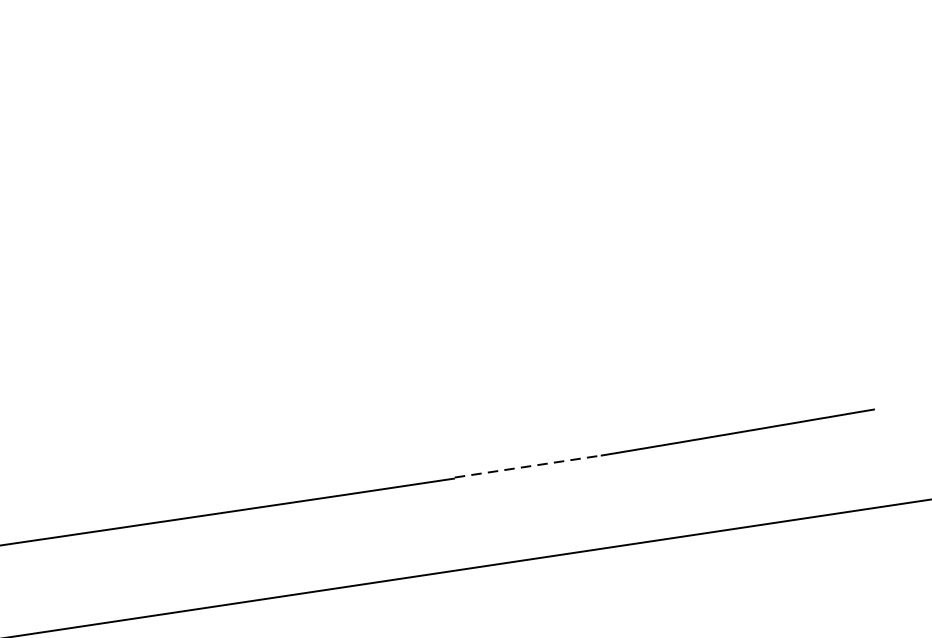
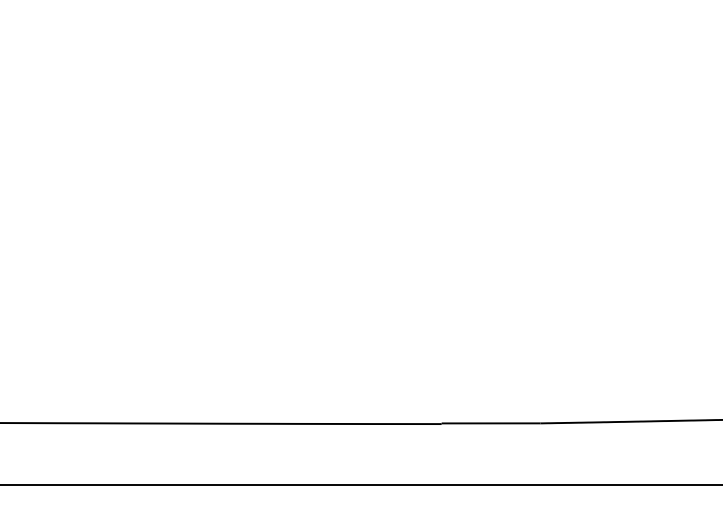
line: (528, 466) -> (491, 423), dashed -> solid

